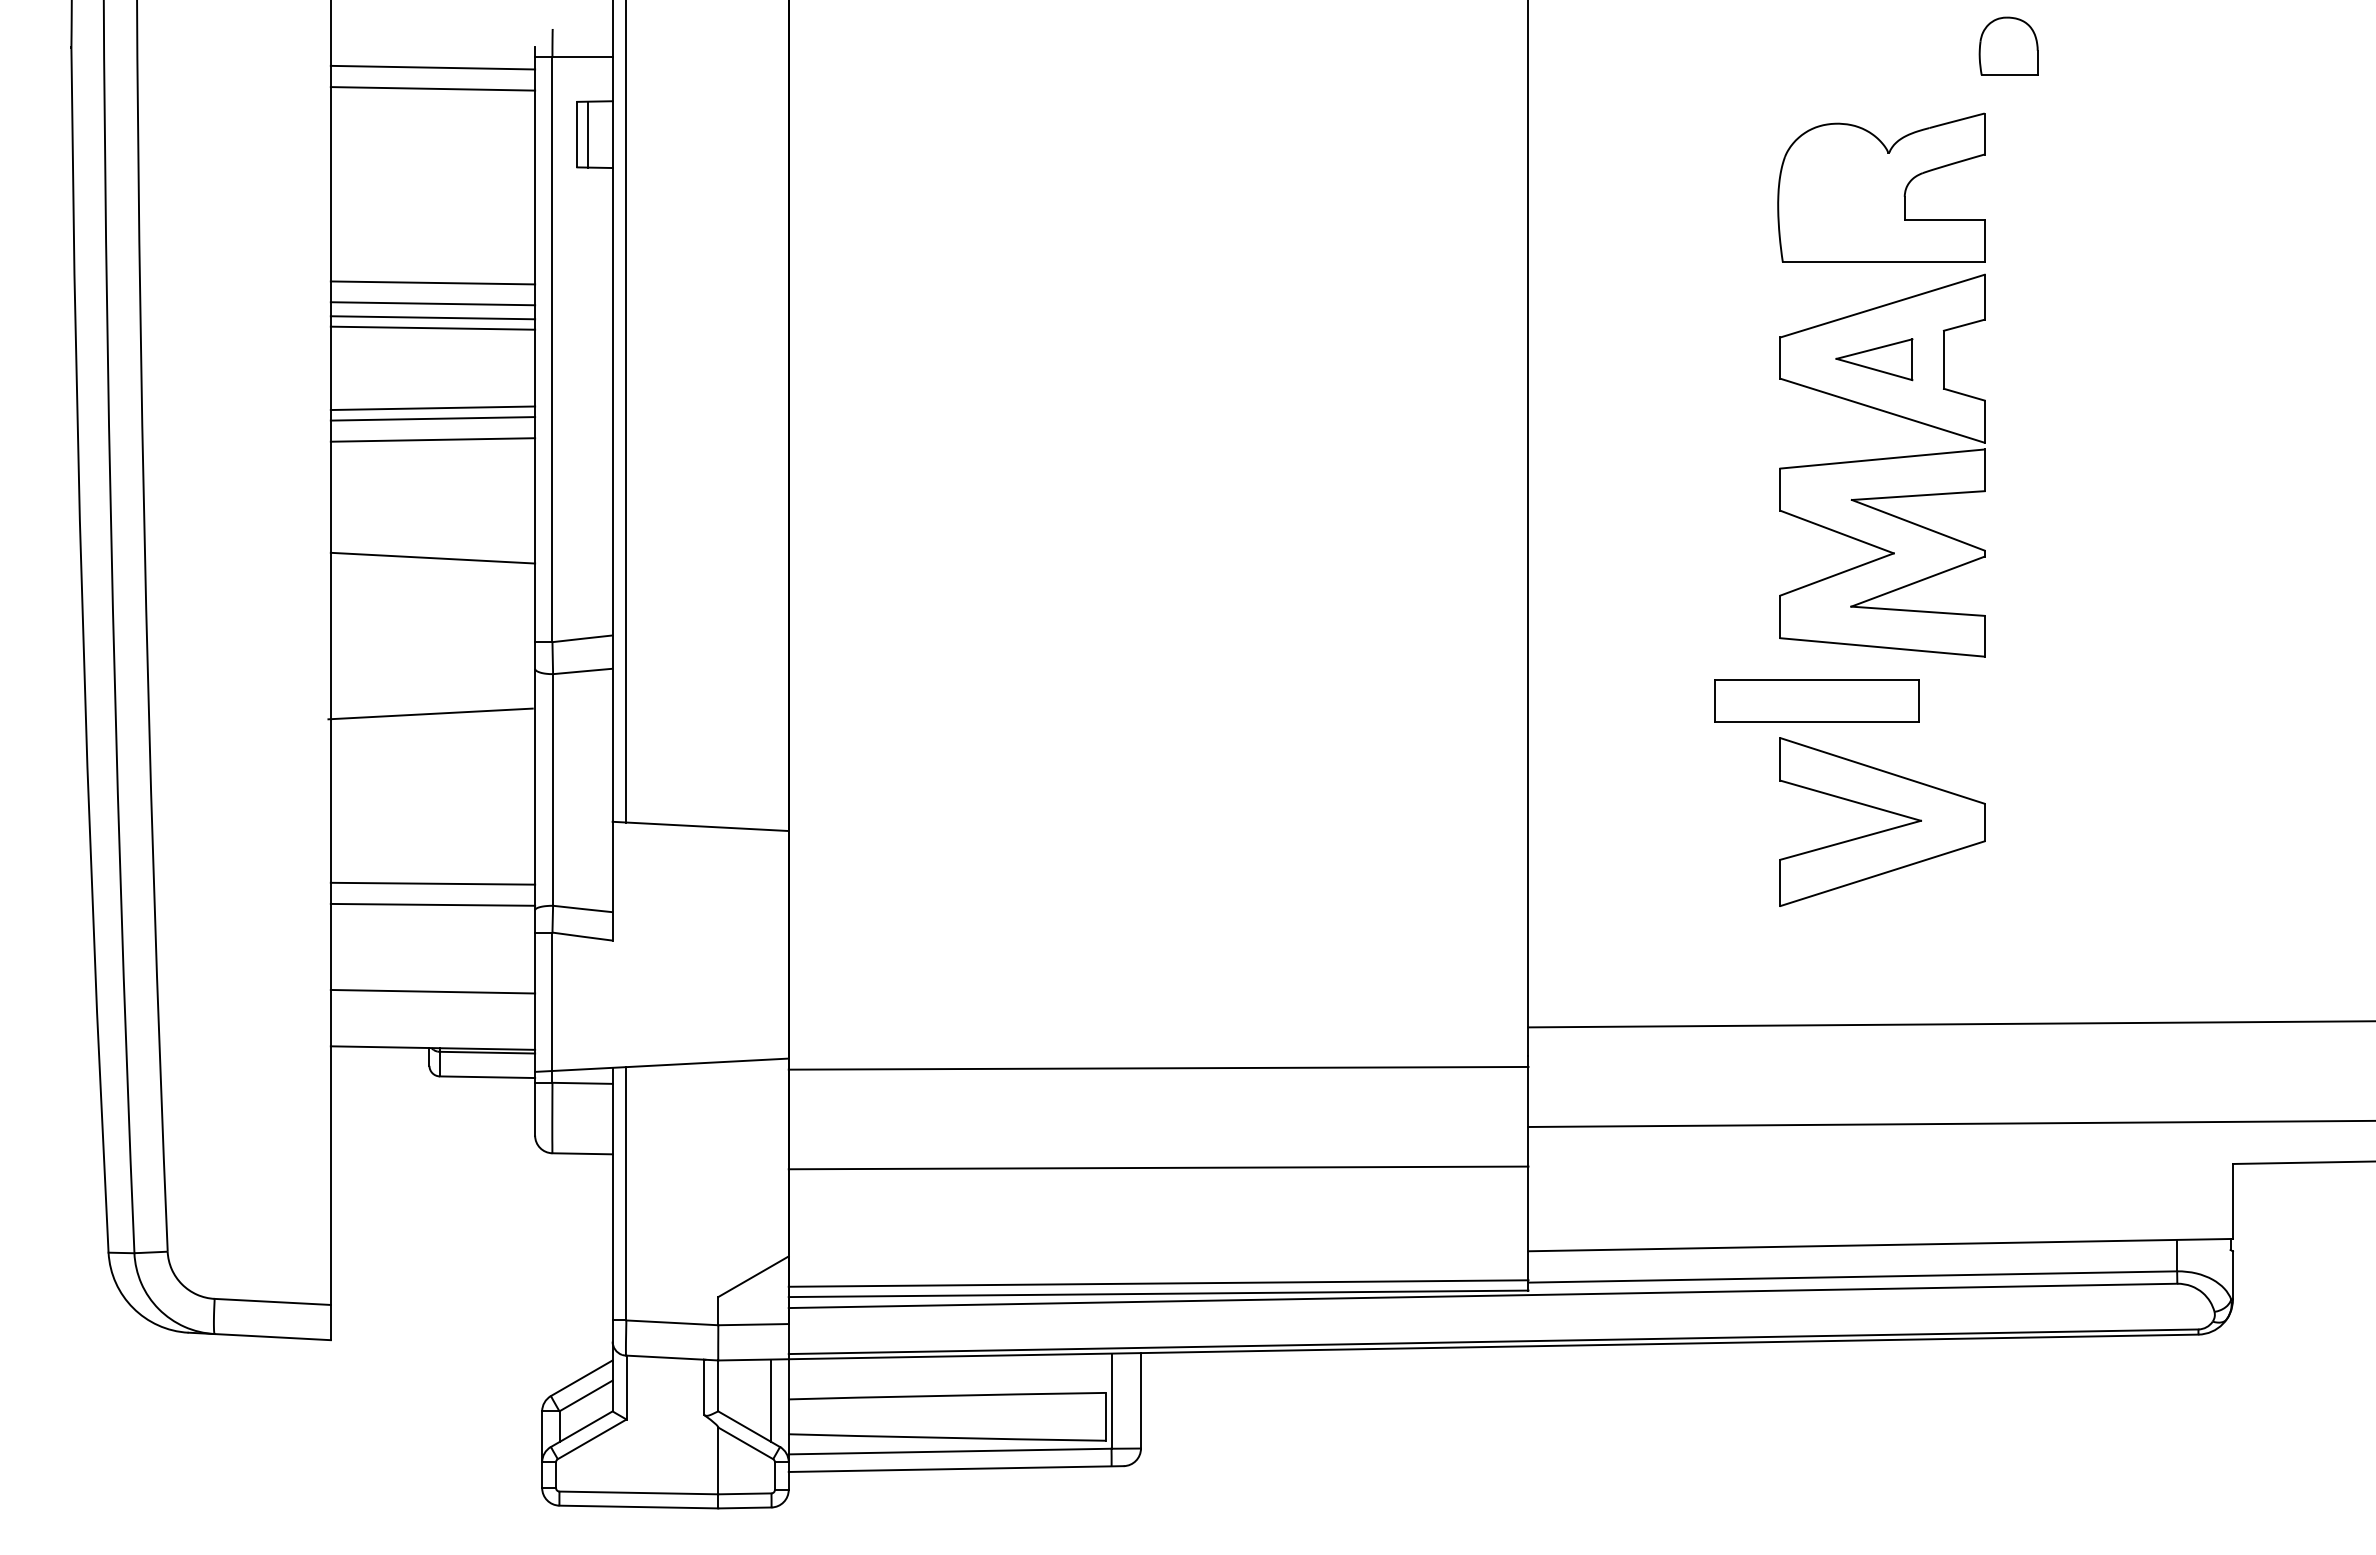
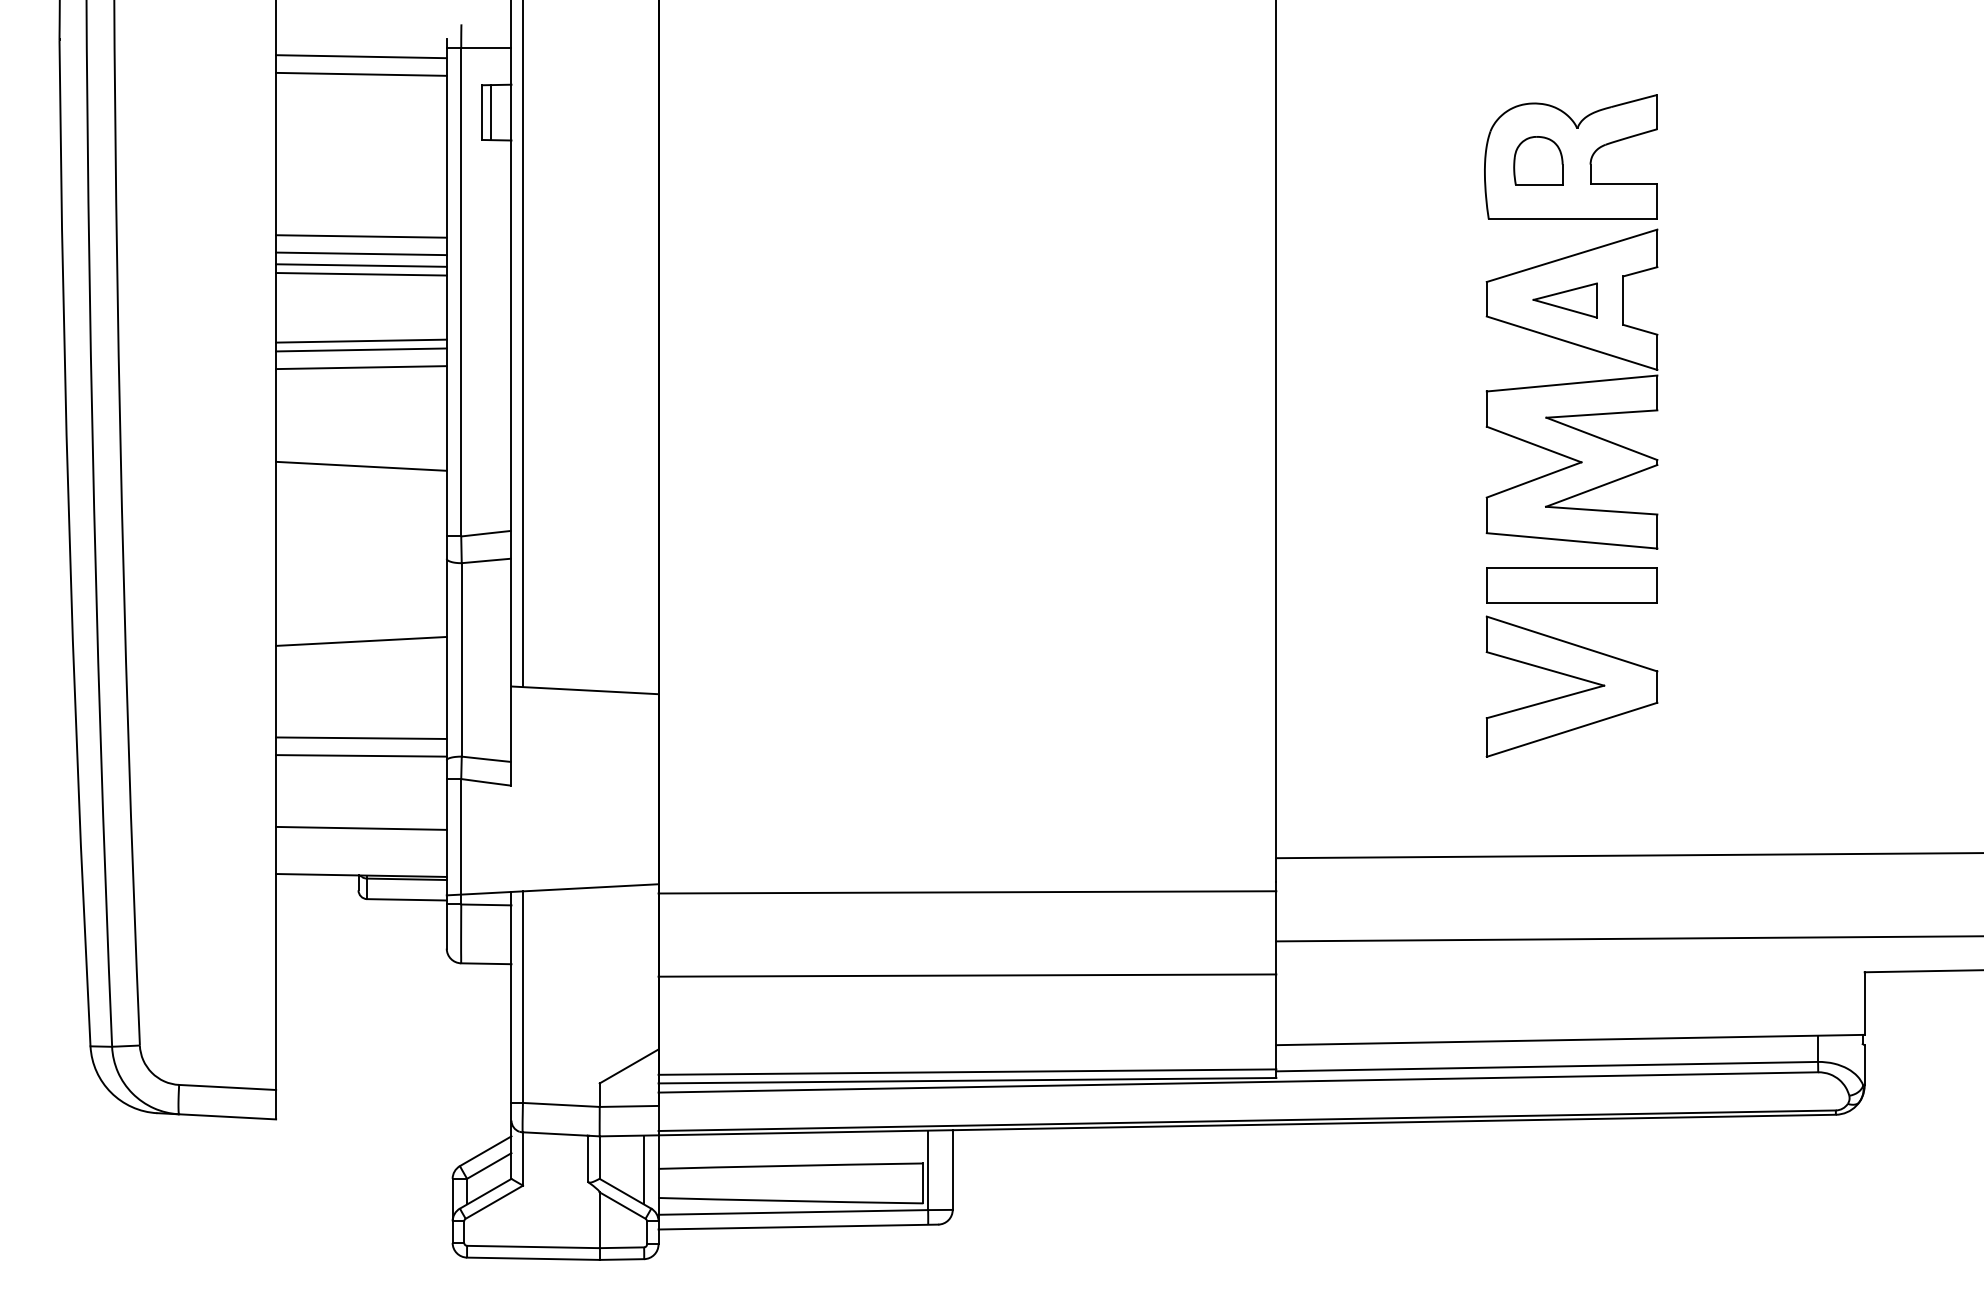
part: (2008, 45) -> (1538, 160), moved
part: (1816, 700) -> (1571, 585), moved
line: (430, 712) -> (361, 640), moved

